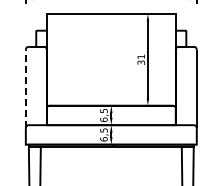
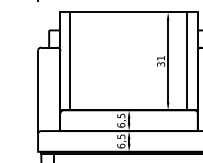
line: (56, 59) -> (70, 61), added
line: (165, 59) -> (186, 61), added
line: (25, 88) -> (37, 92), dashed -> solid

